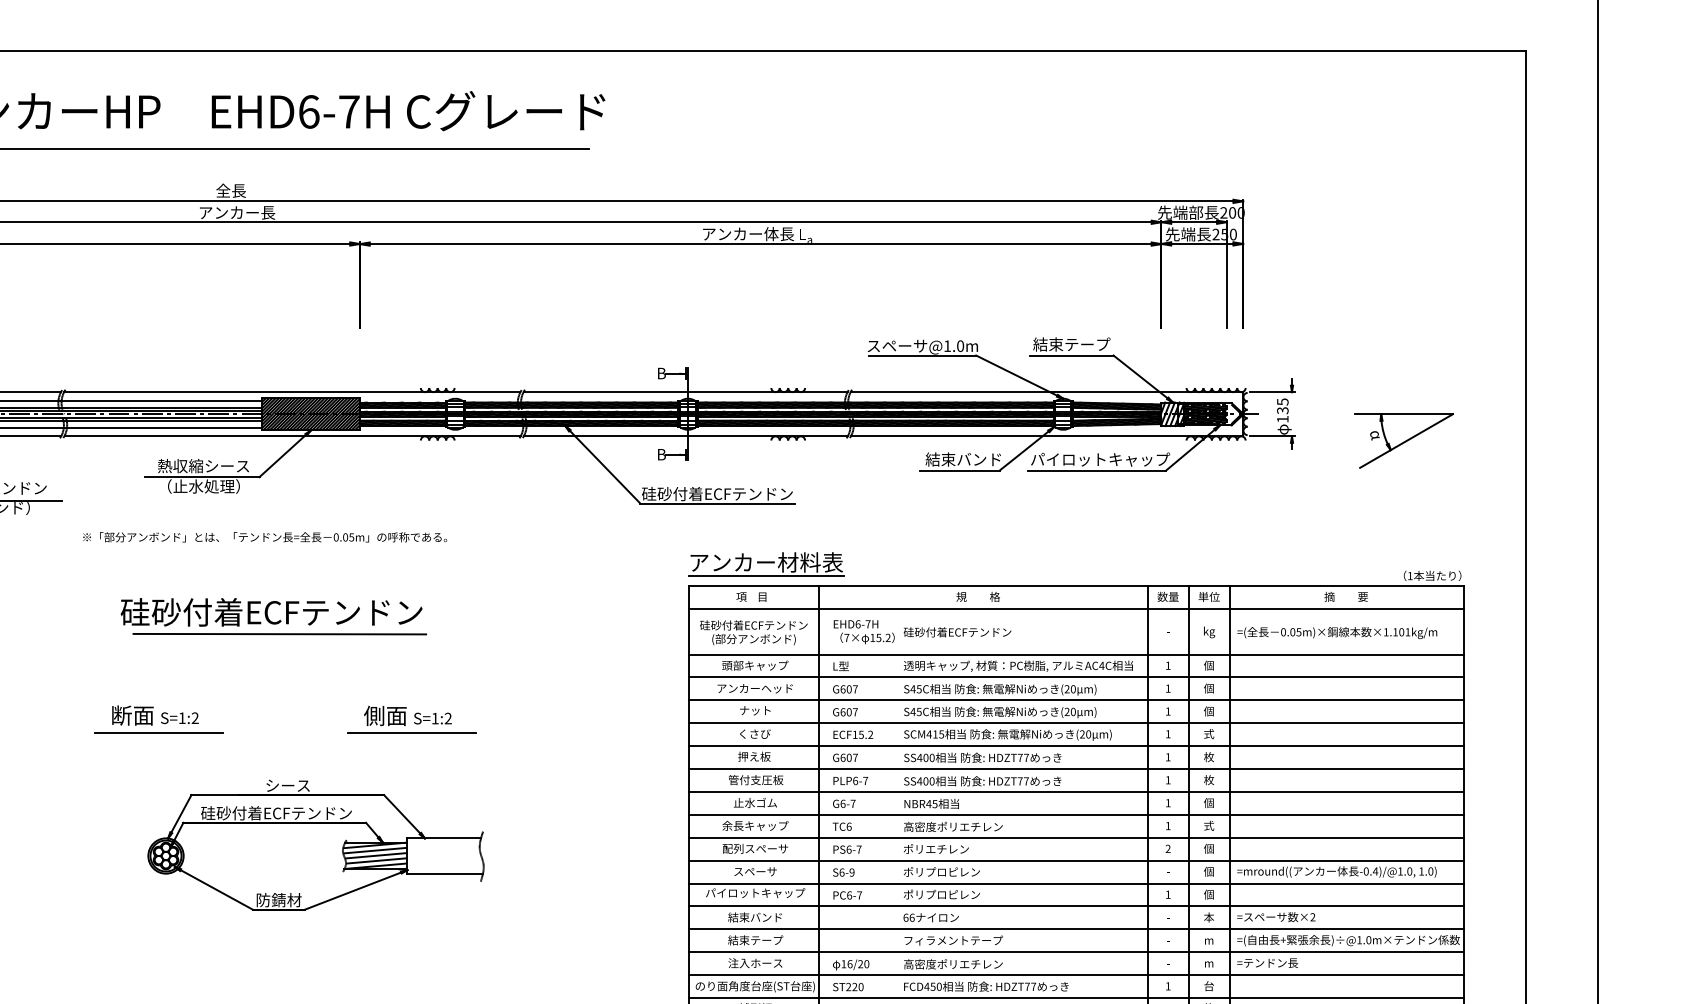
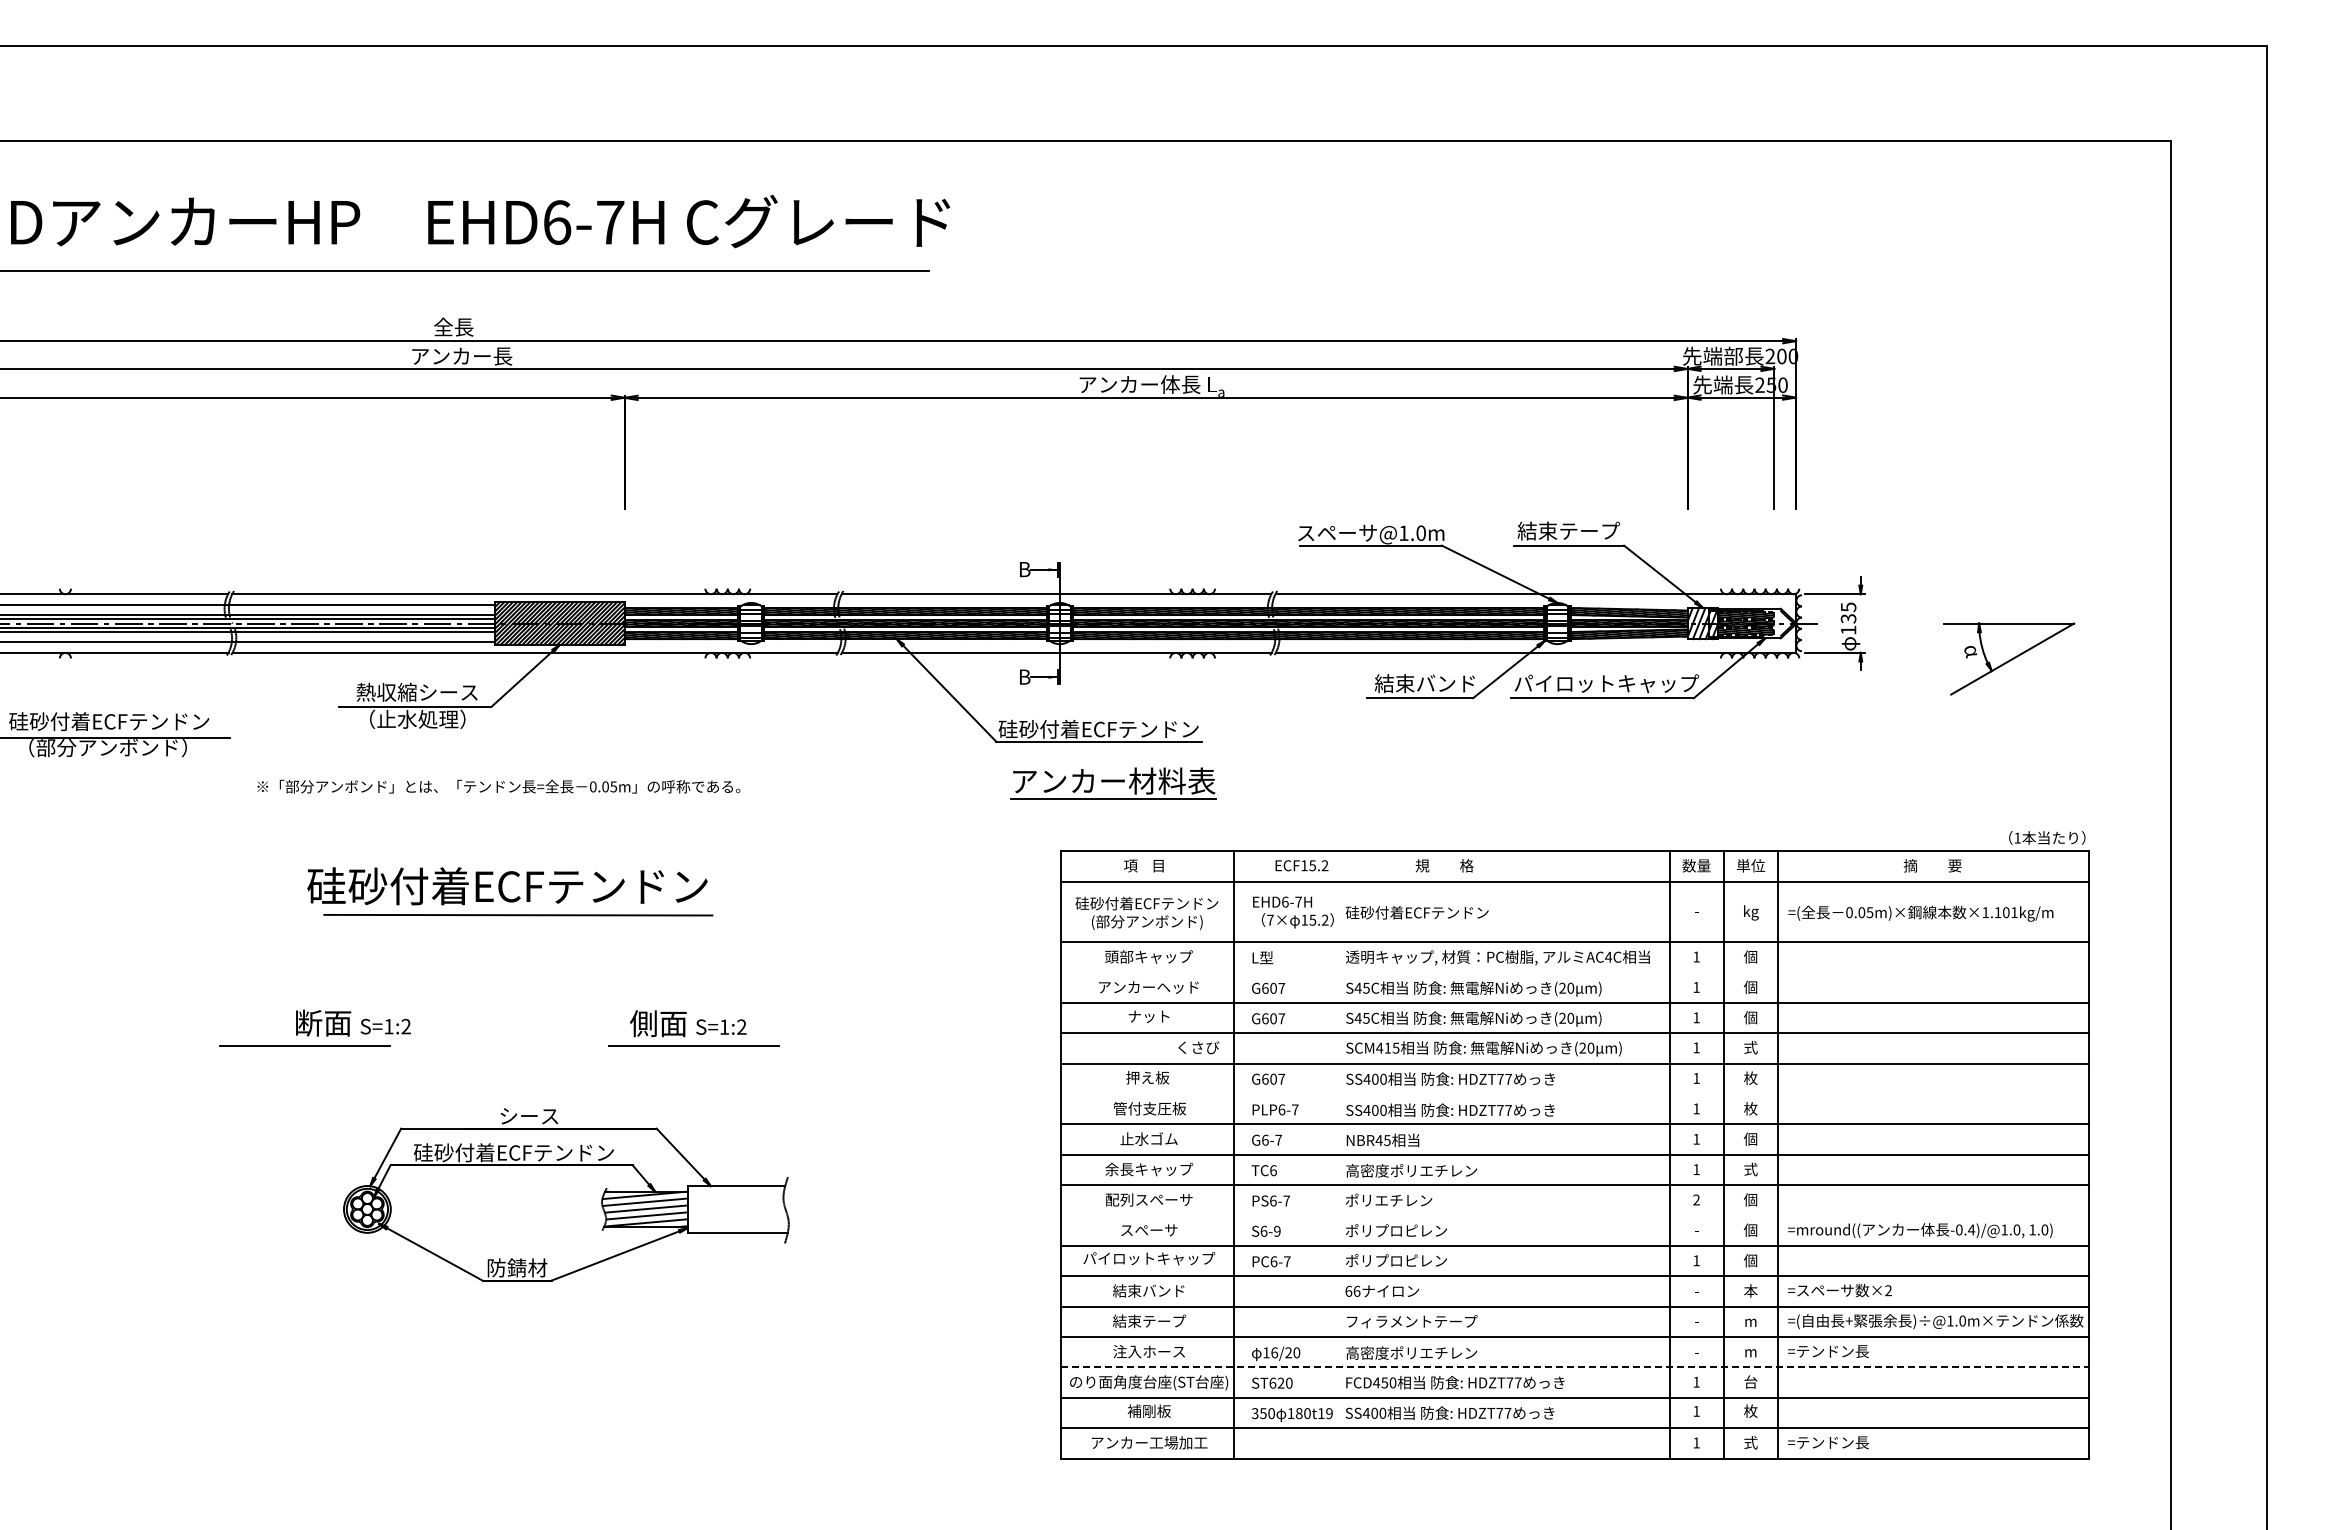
part: (766, 564) -> (1113, 783), moved
line: (1076, 677) -> (1574, 972), removed
line: (158, 732) -> (304, 1045), moved
text: (754, 733) -> (1198, 1047), moved
text: (852, 734) -> (1301, 865), moved
line: (1076, 769) -> (1574, 1094), removed
line: (1076, 860) -> (1574, 1215), removed
line: (1076, 975) -> (1575, 1367), solid -> dashed
text: (848, 986) -> (1272, 1382), ST220 -> ST620

